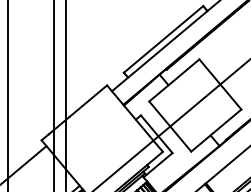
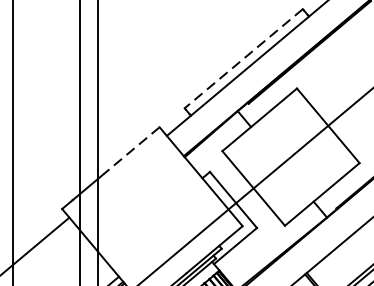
line: (163, 39) -> (243, 58), solid -> dashed
line: (88, 101) -> (131, 151), solid -> dashed

